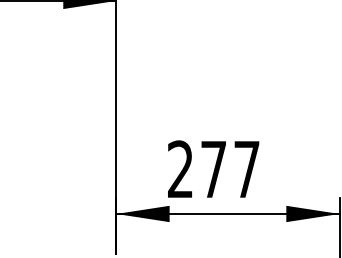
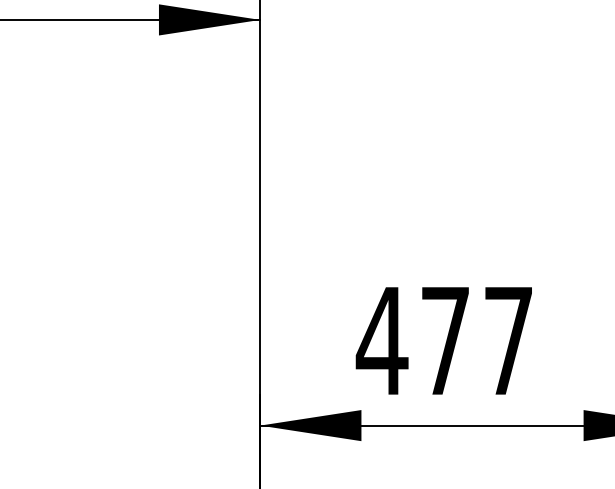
text: (180, 168) -> (382, 339), 277 -> 477

